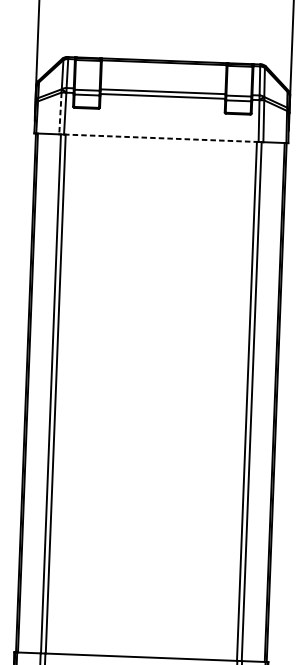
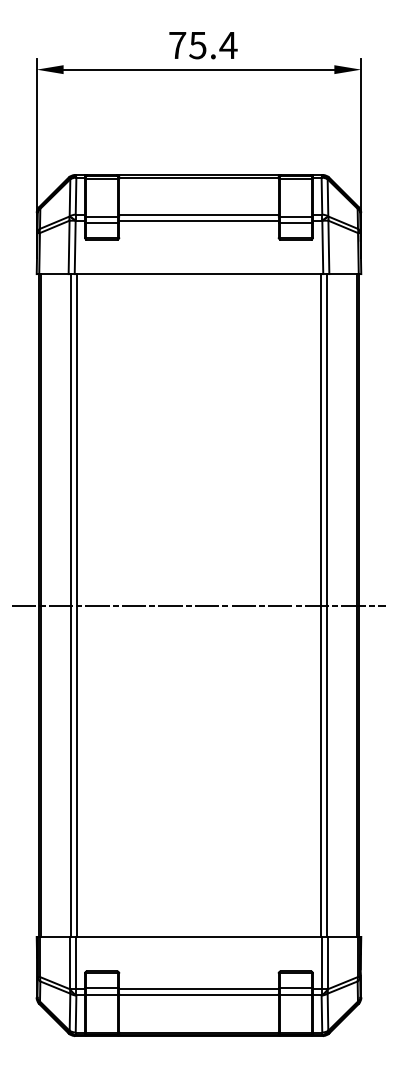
line: (60, 113) -> (69, 247), dashed -> solid
line: (161, 138) -> (199, 274), dashed -> solid
line: (150, 397) -> (198, 605), added

